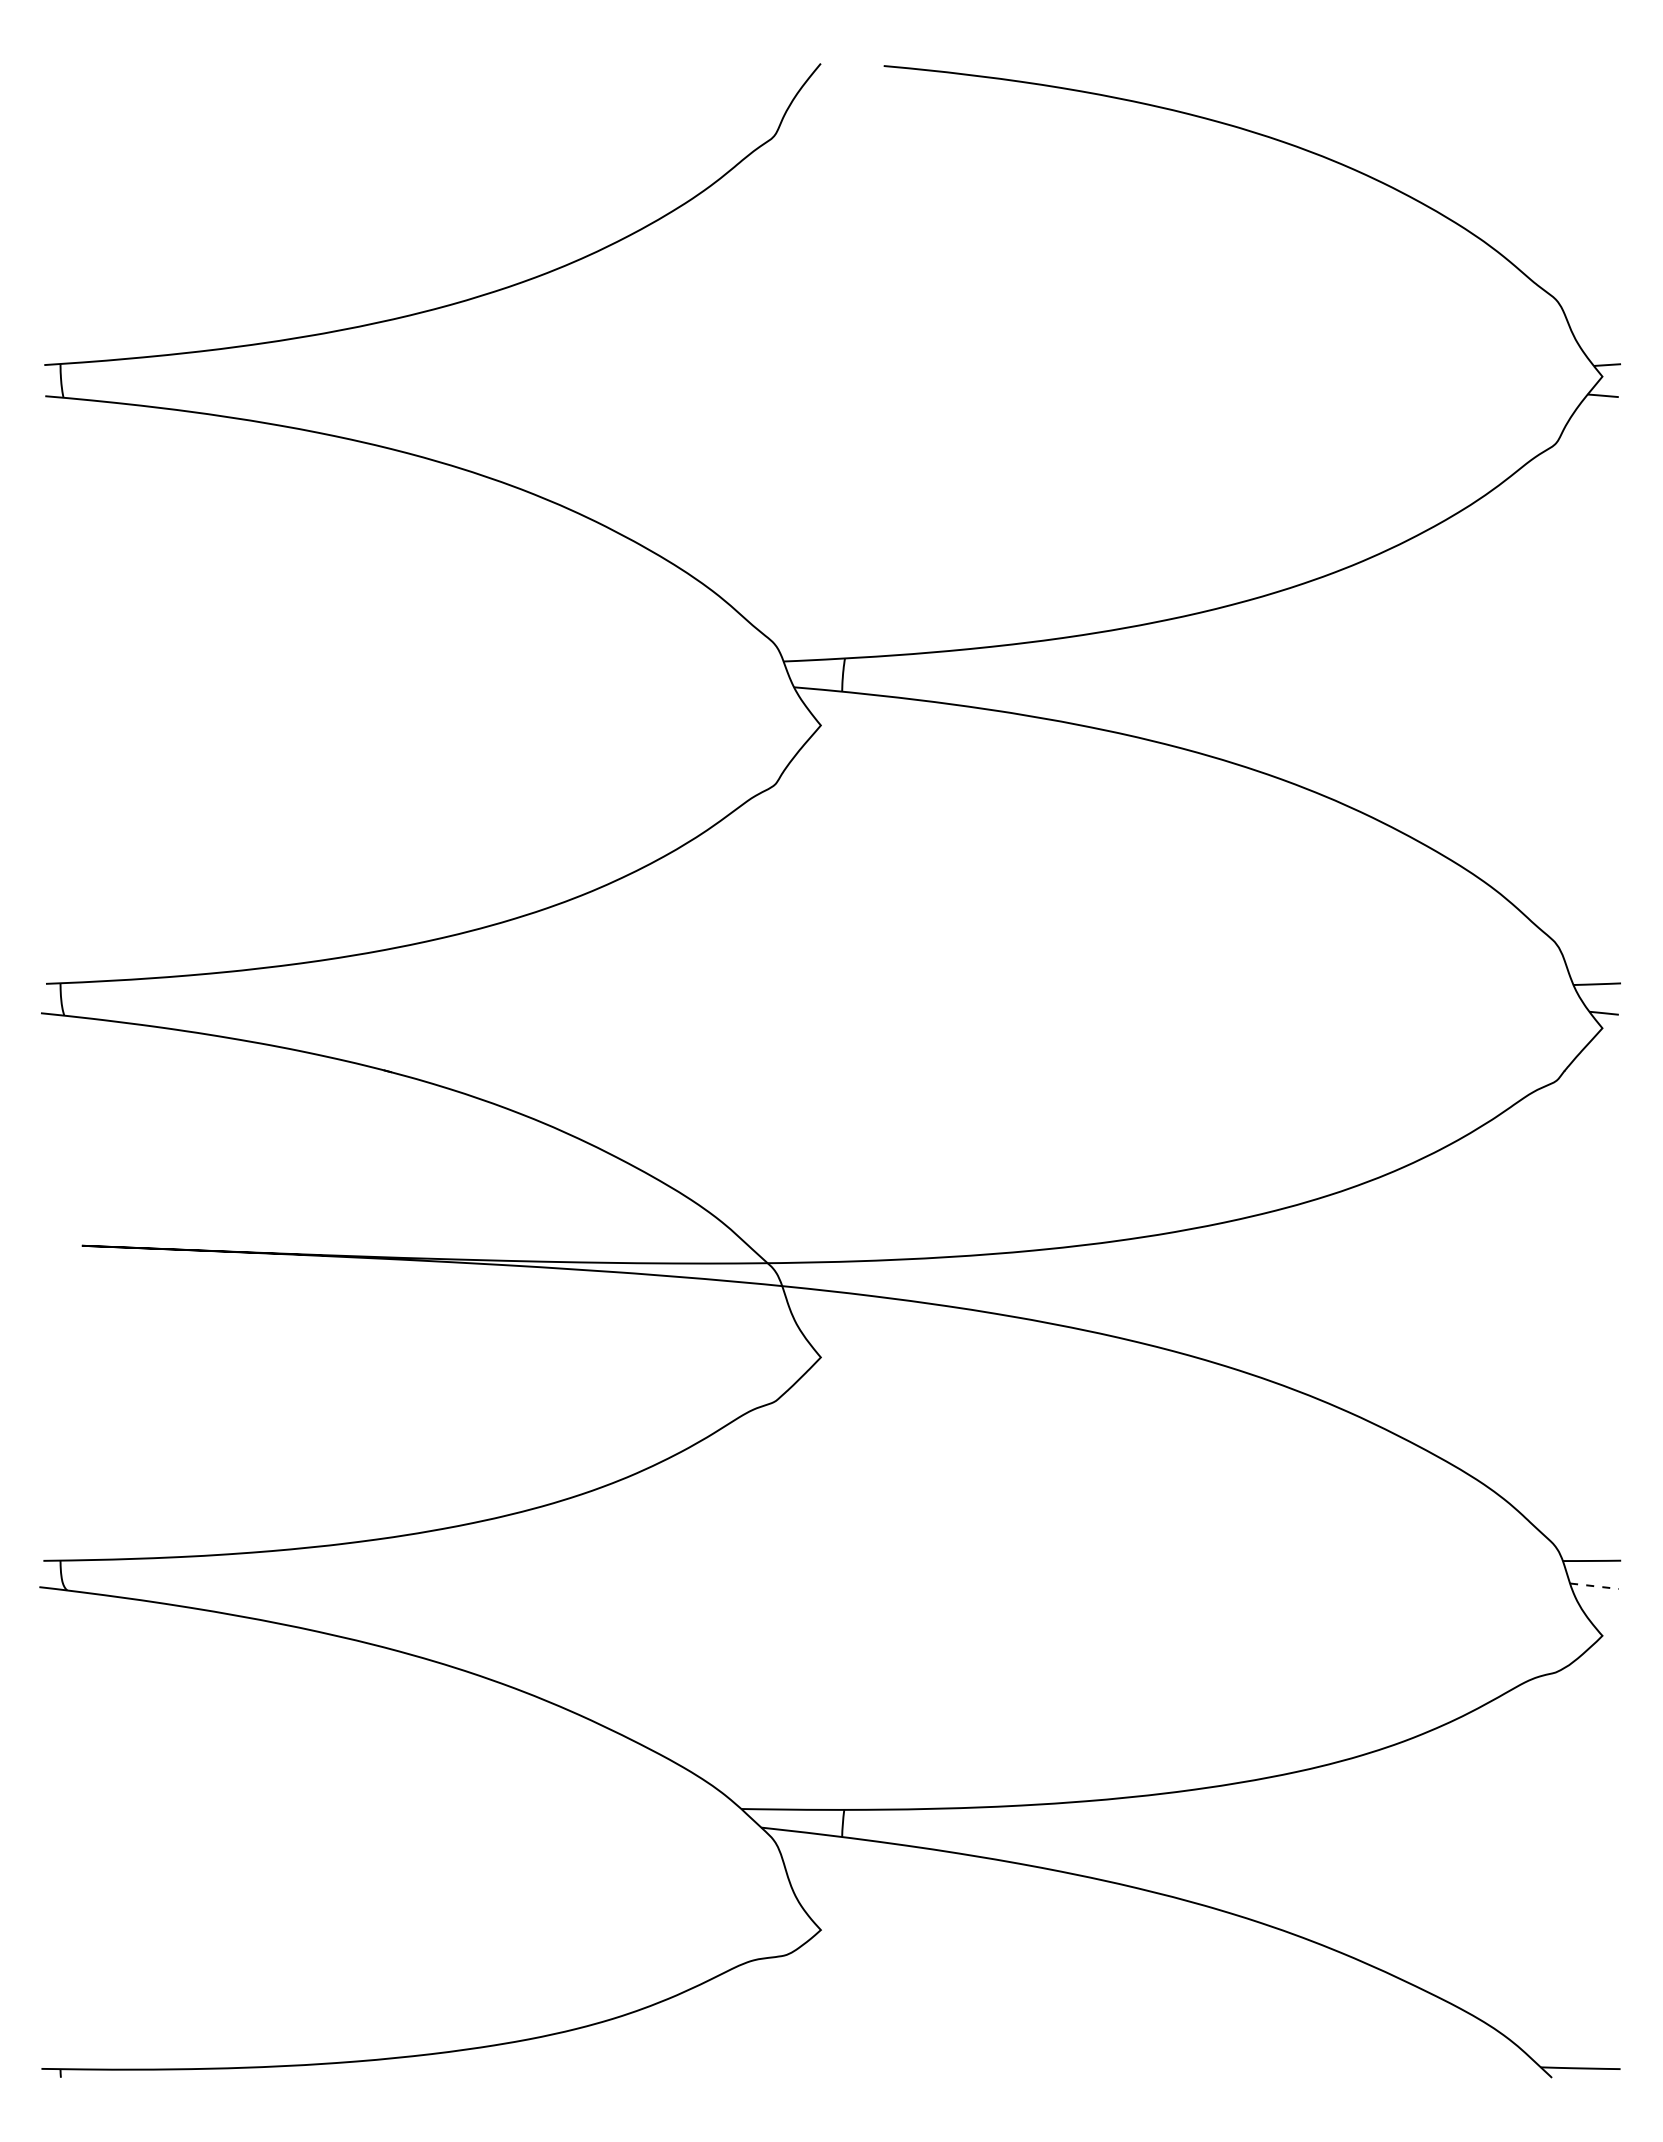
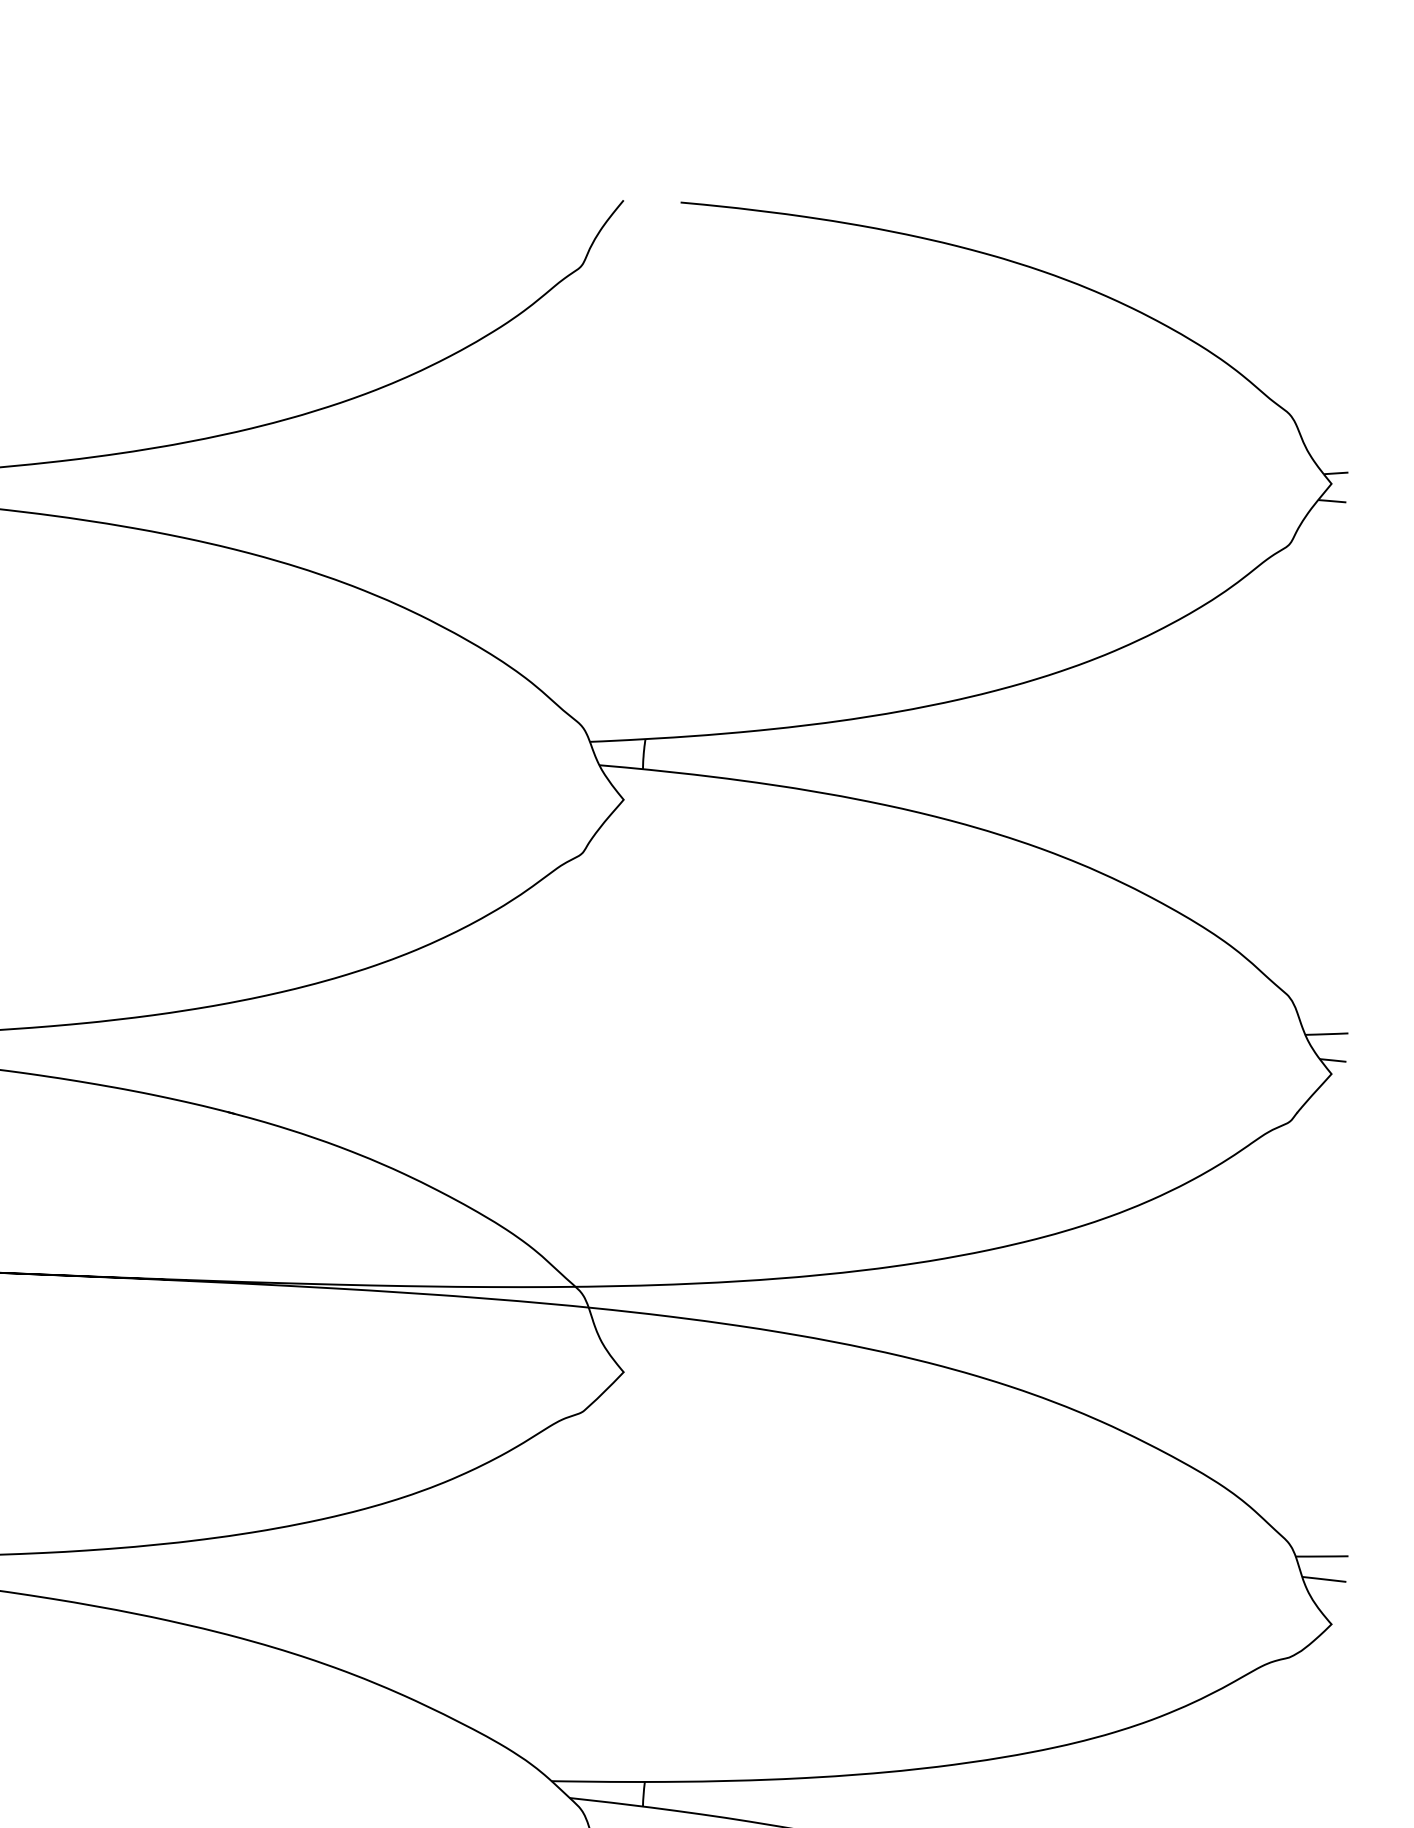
line: (1594, 1586) -> (1324, 1579), dashed -> solid

